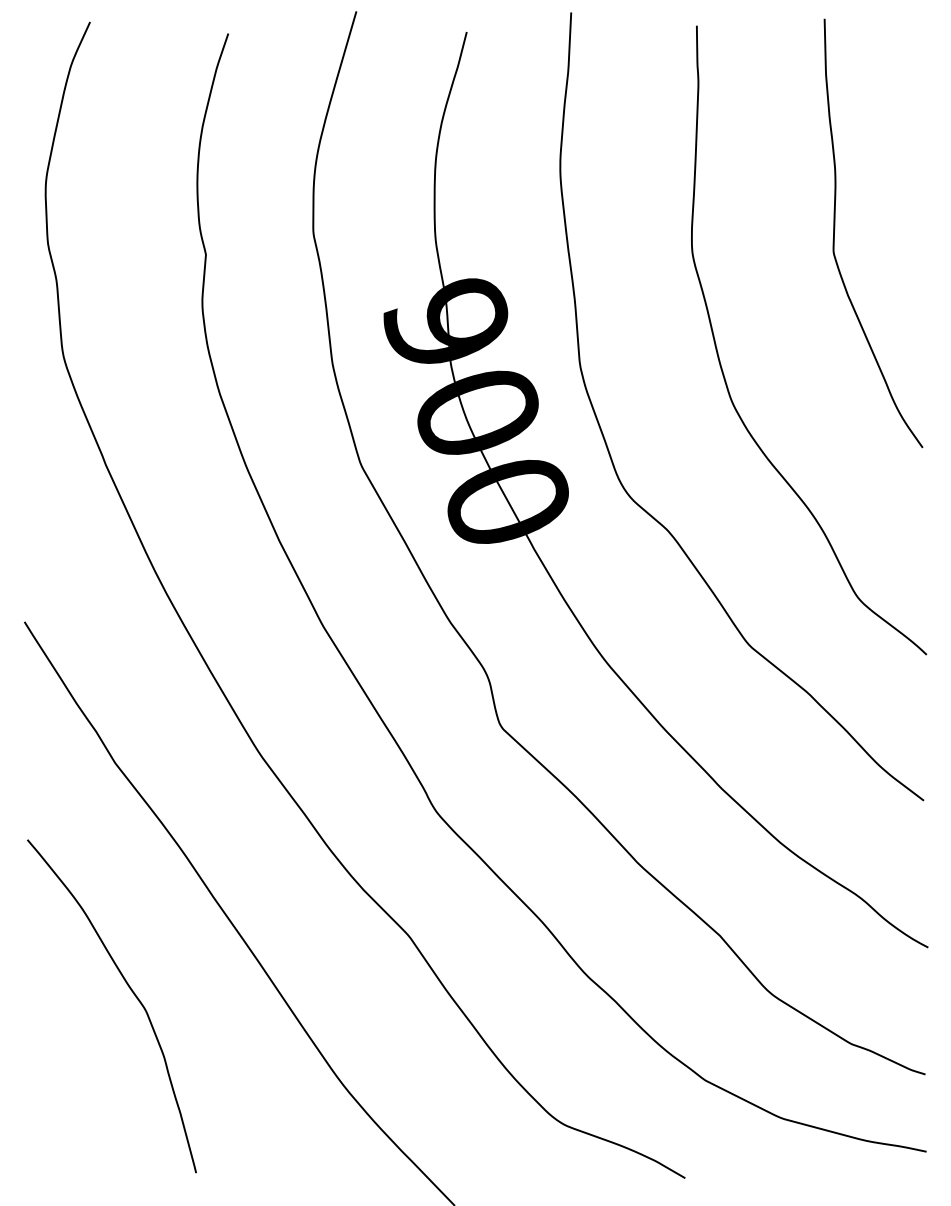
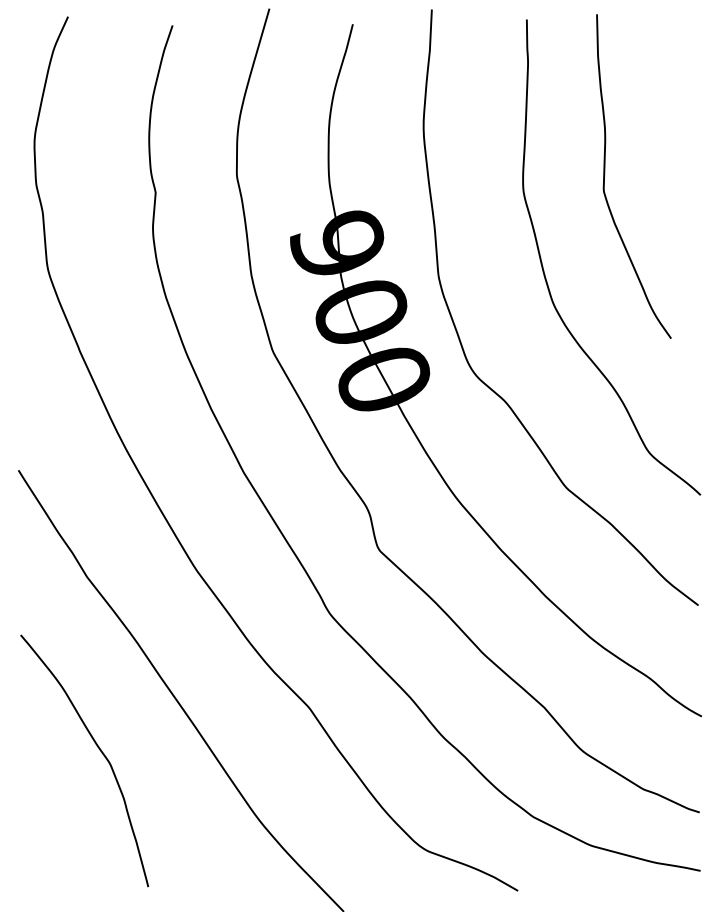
curve: (835, 229) -> (605, 173), moved

